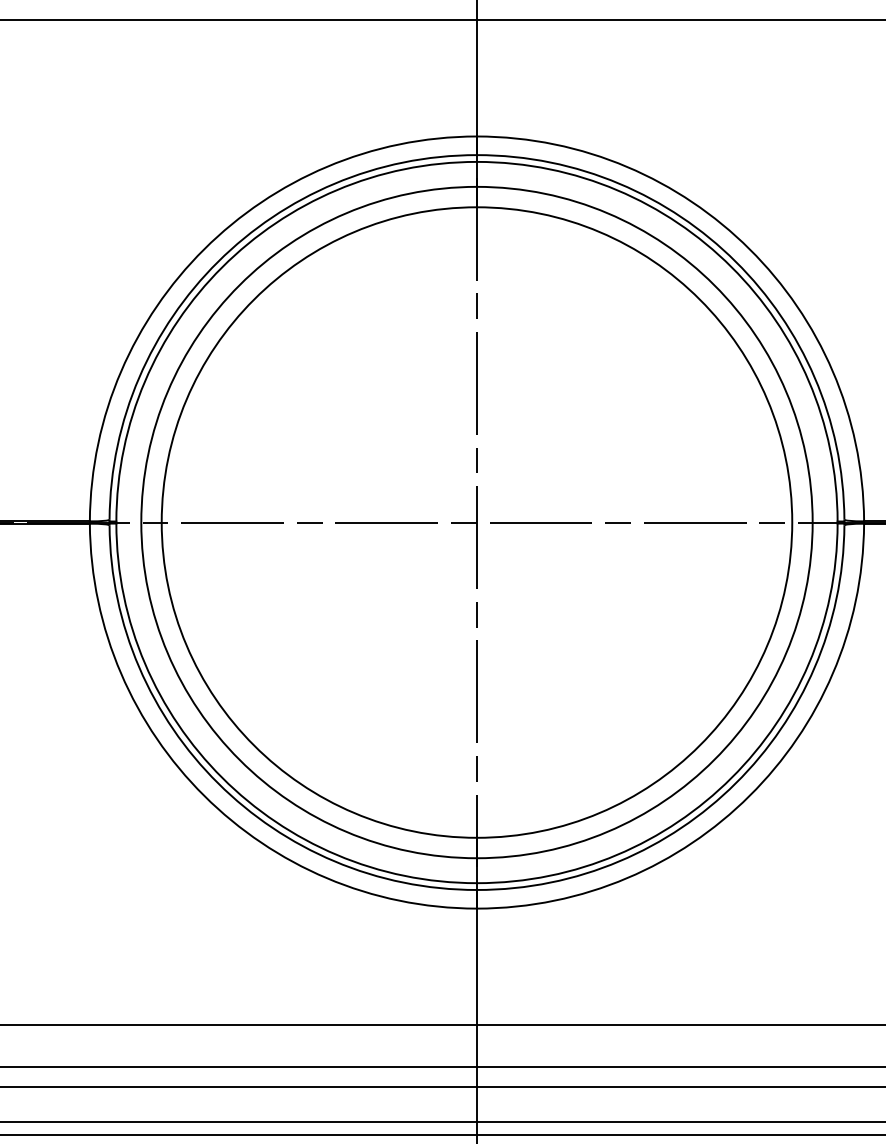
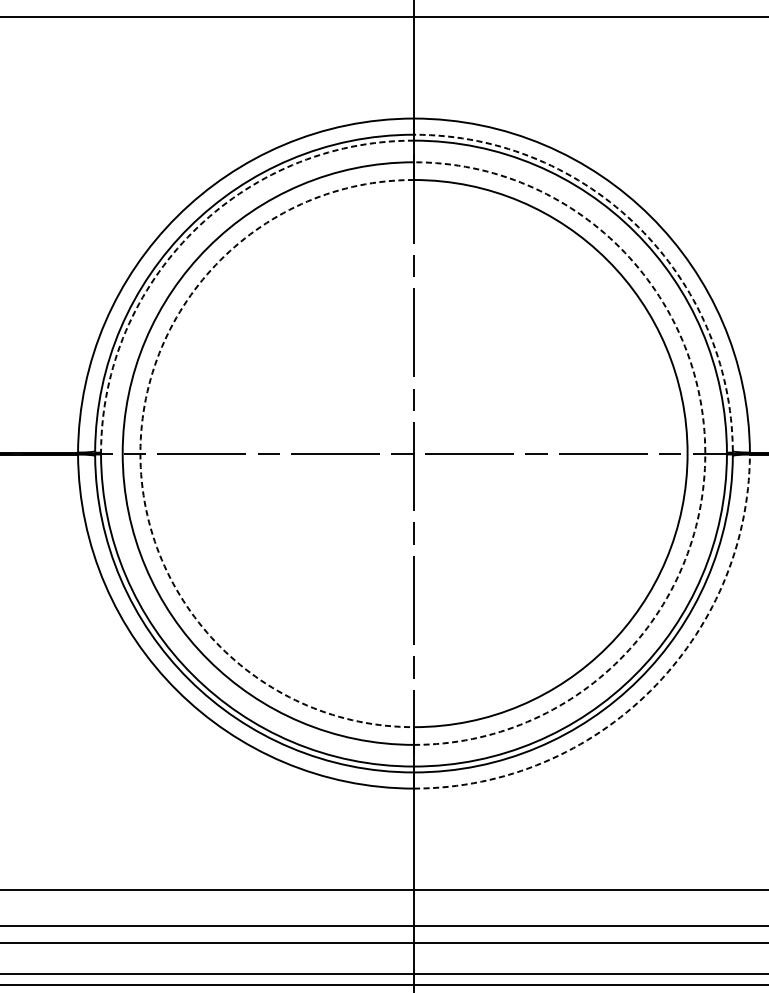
arc: (735, 261) -> (638, 227), solid -> dashed
arc: (222, 267) -> (193, 232), solid -> dashed
arc: (161, 522) -> (140, 453), solid -> dashed
arc: (812, 522) -> (705, 453), solid -> dashed
arc: (749, 795) -> (650, 690), solid -> dashed

